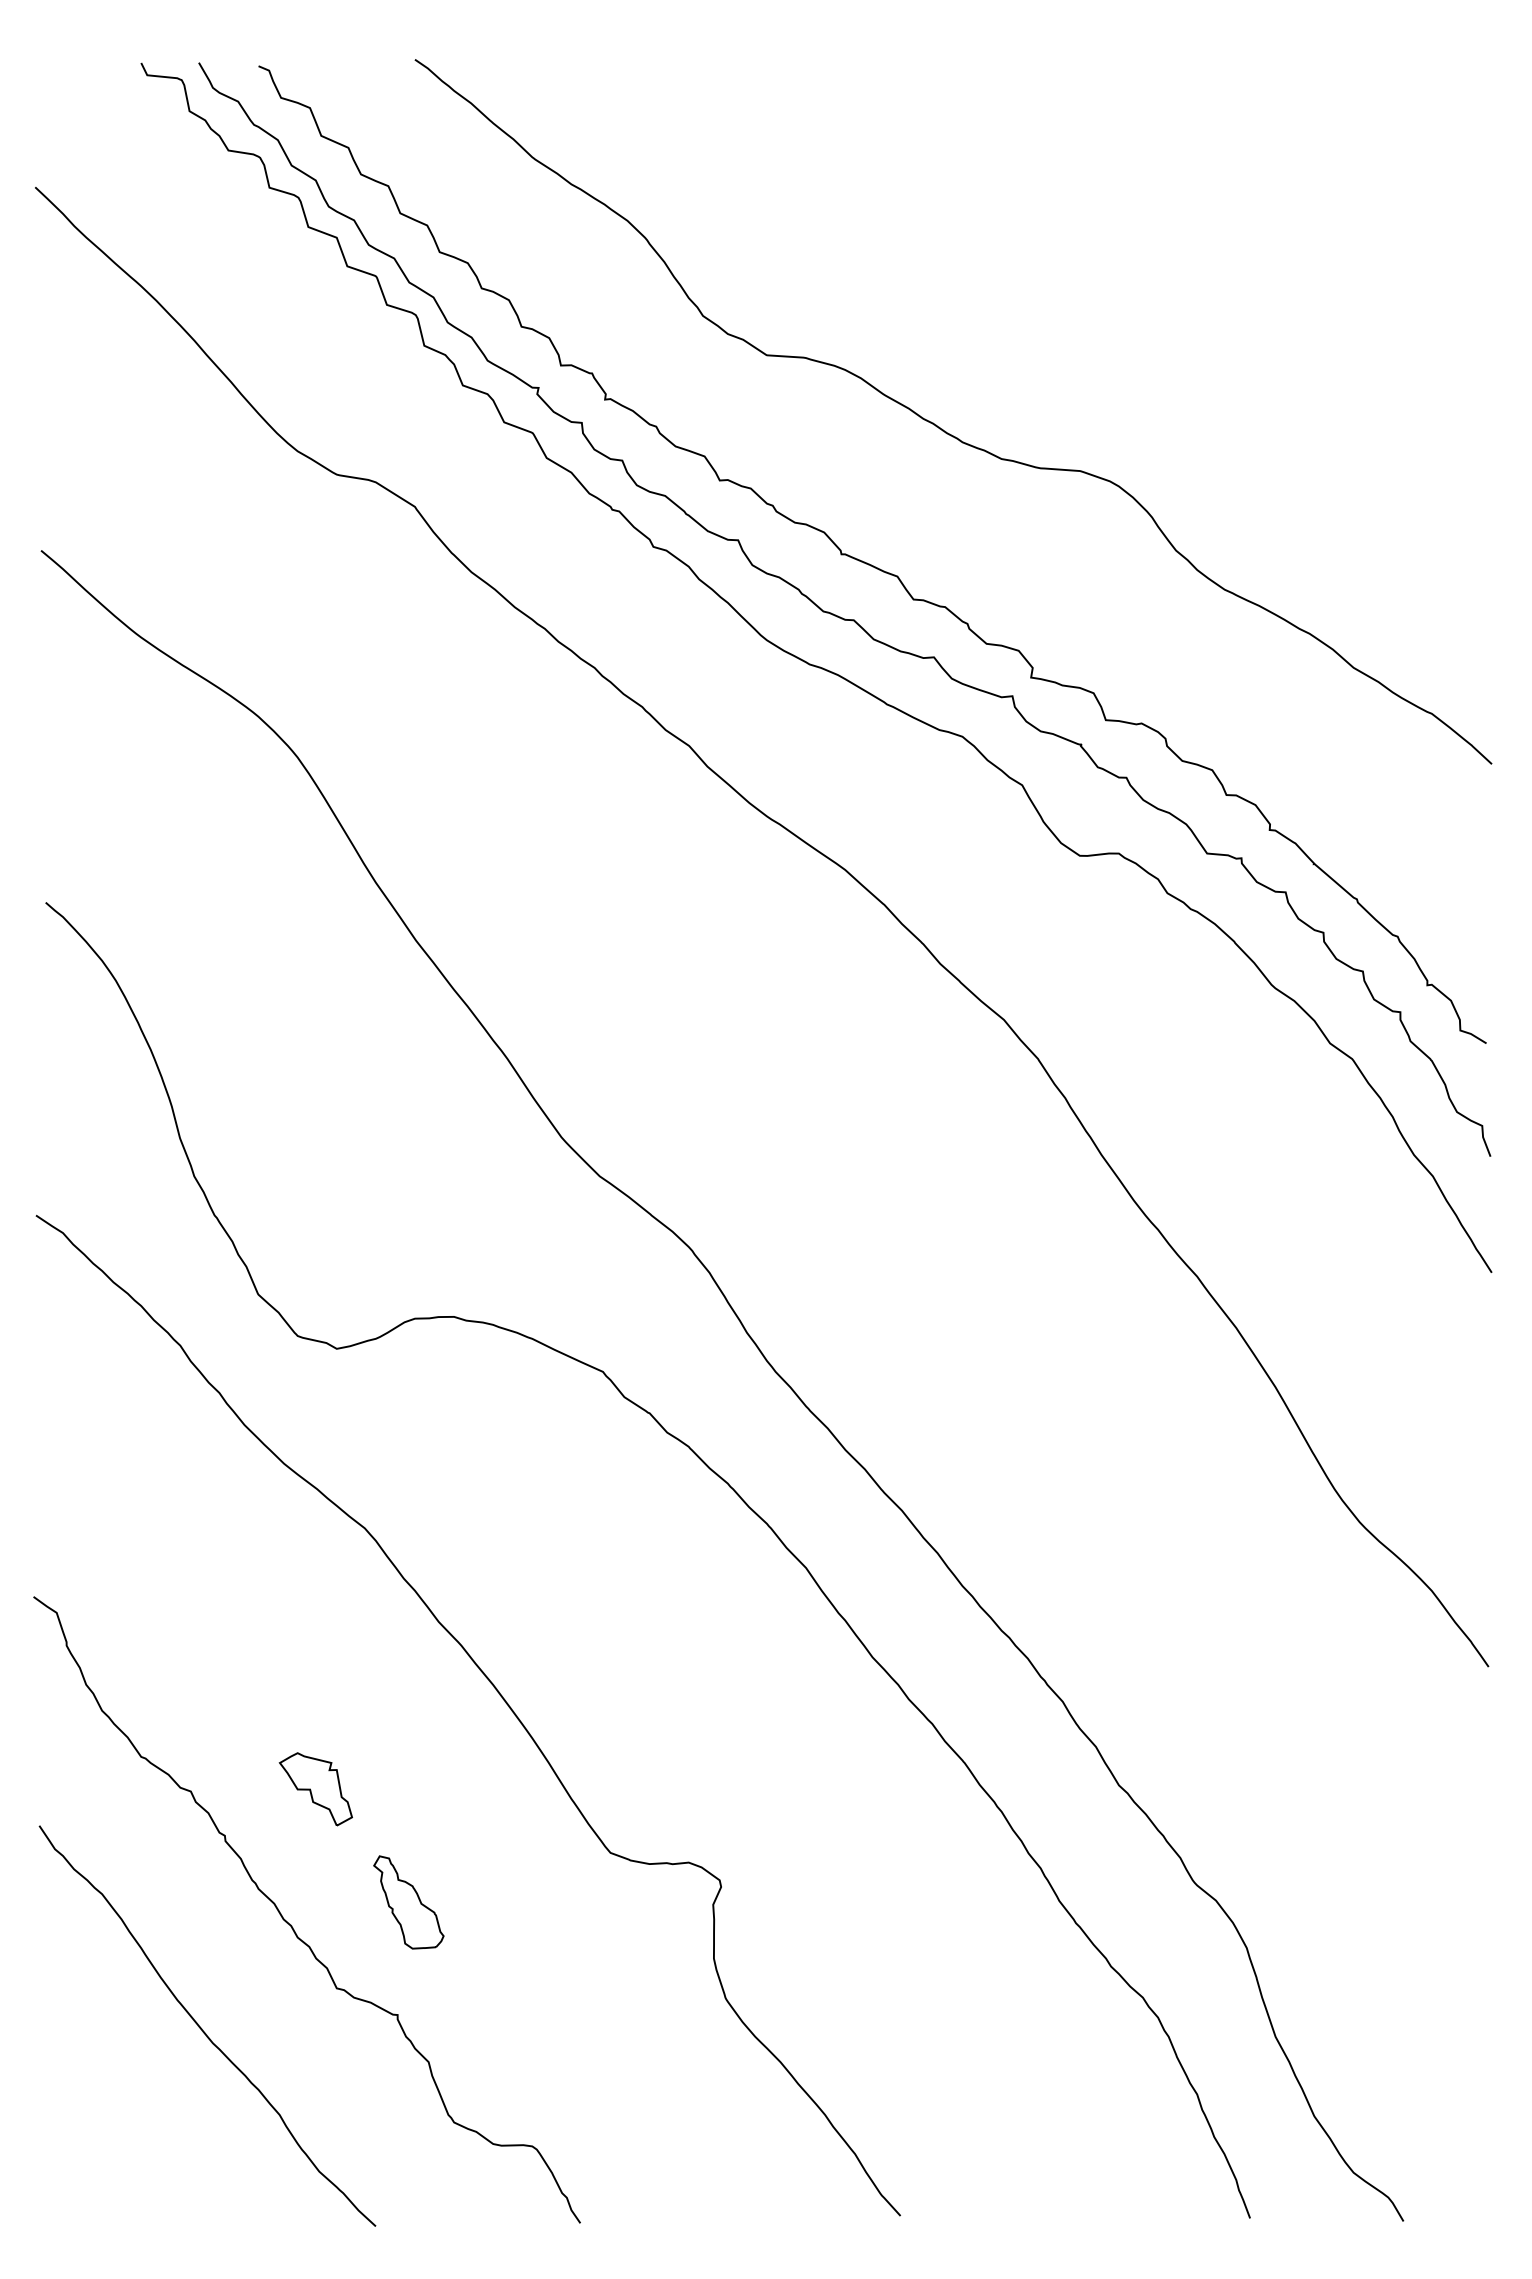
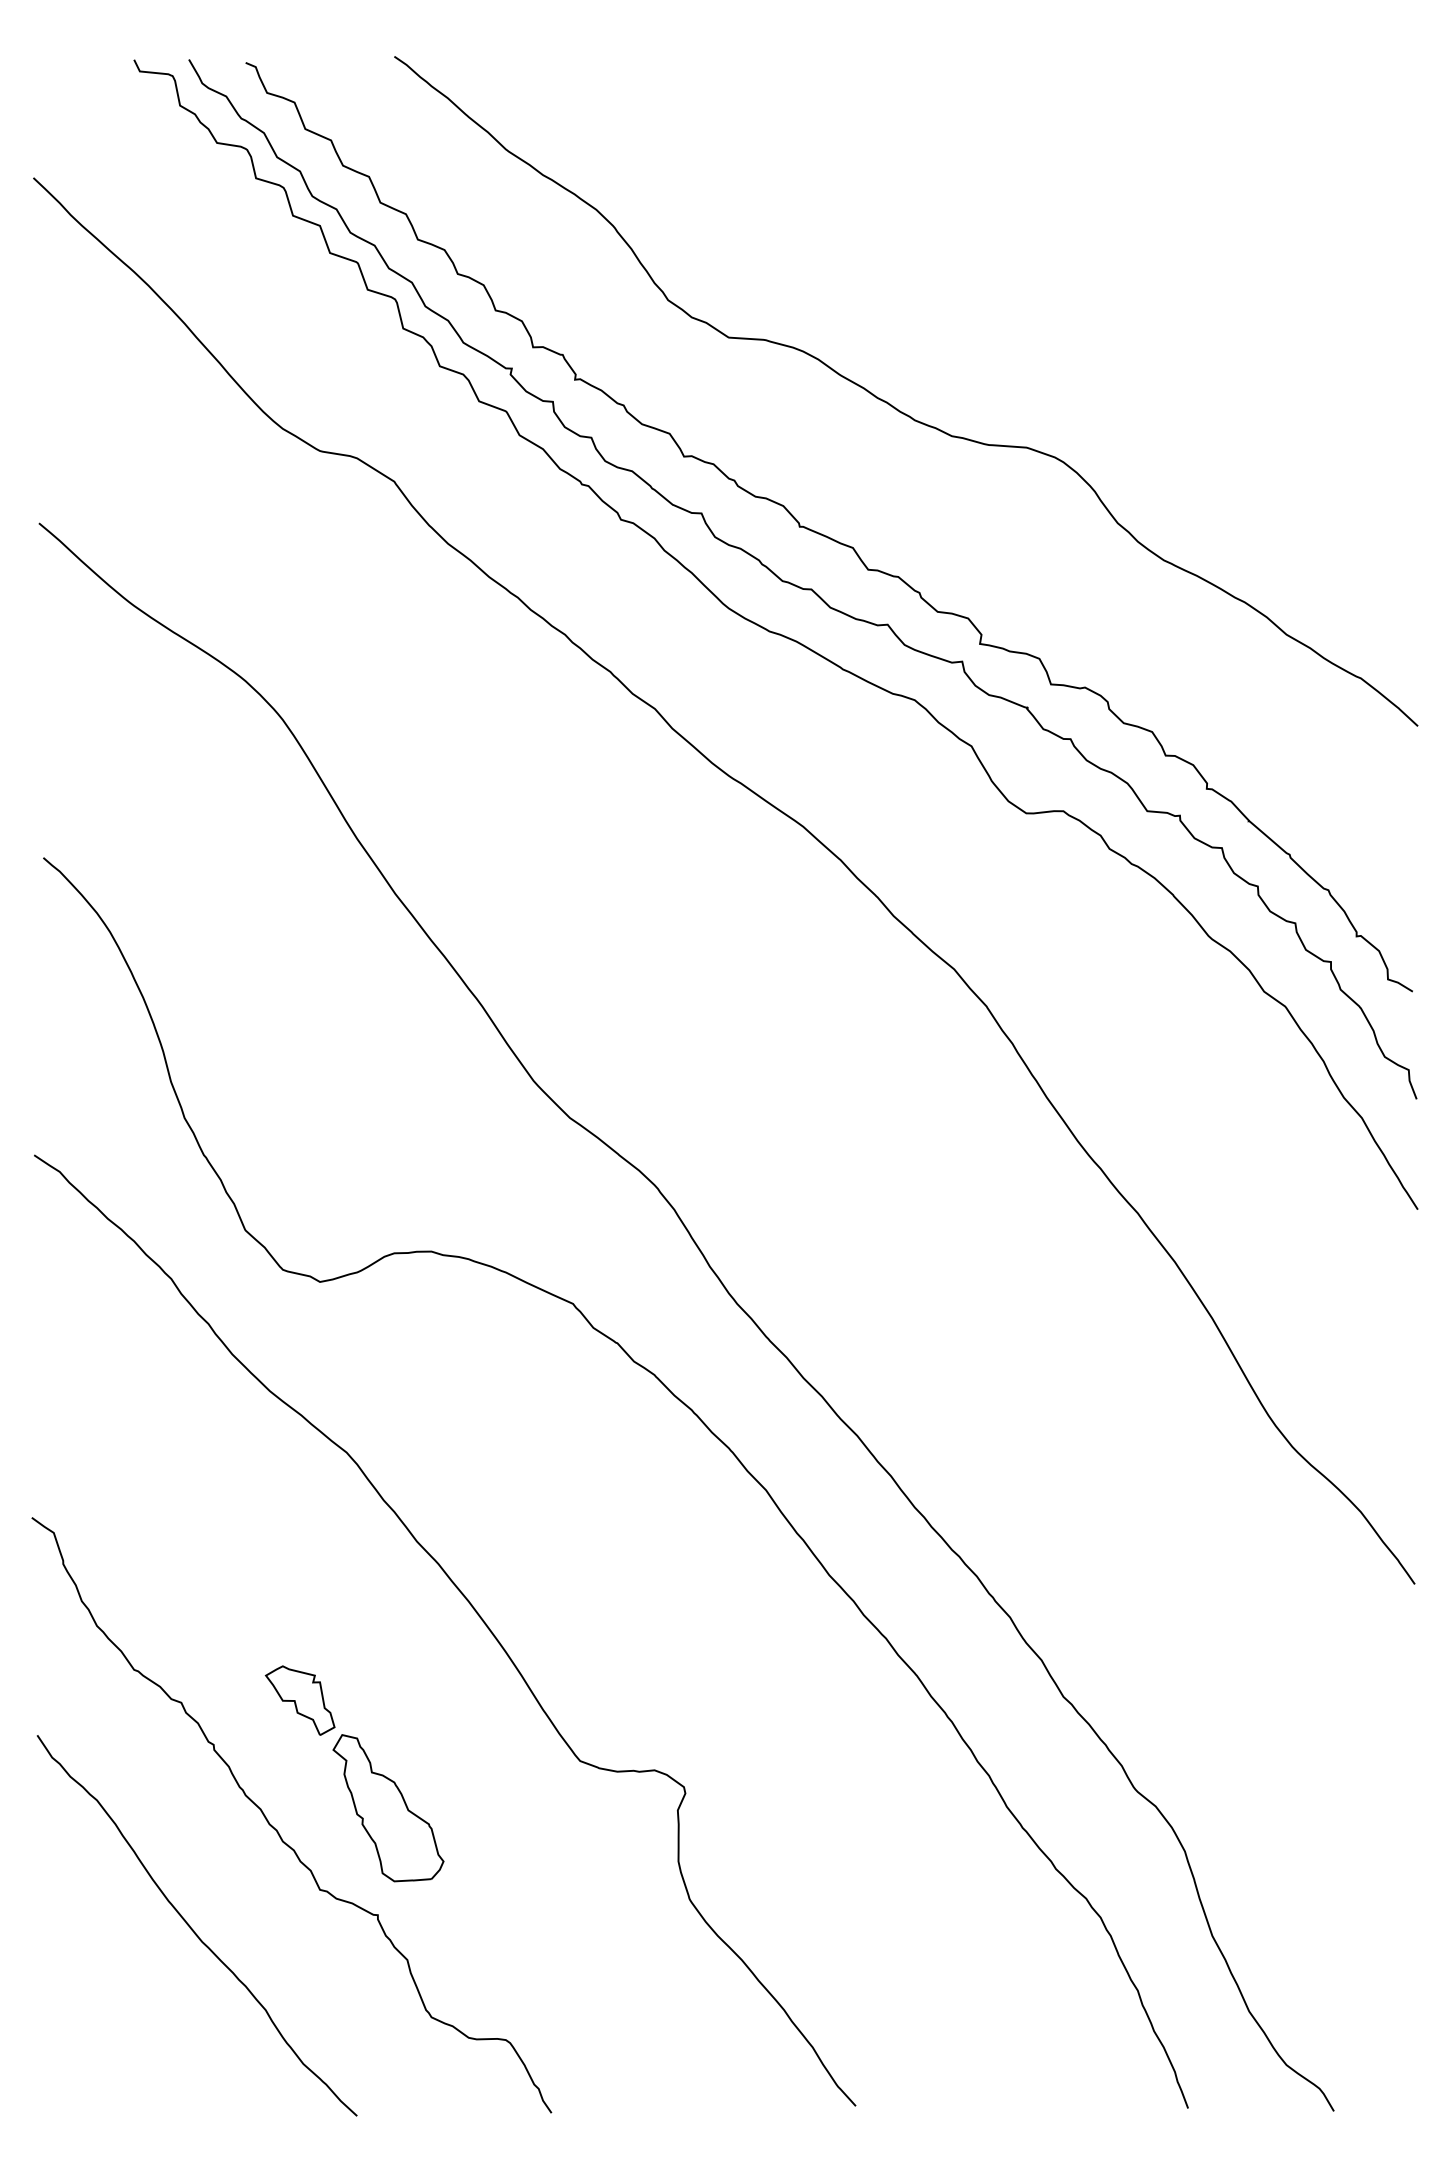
part: (408, 1902) -> (388, 1808), size x1.67

